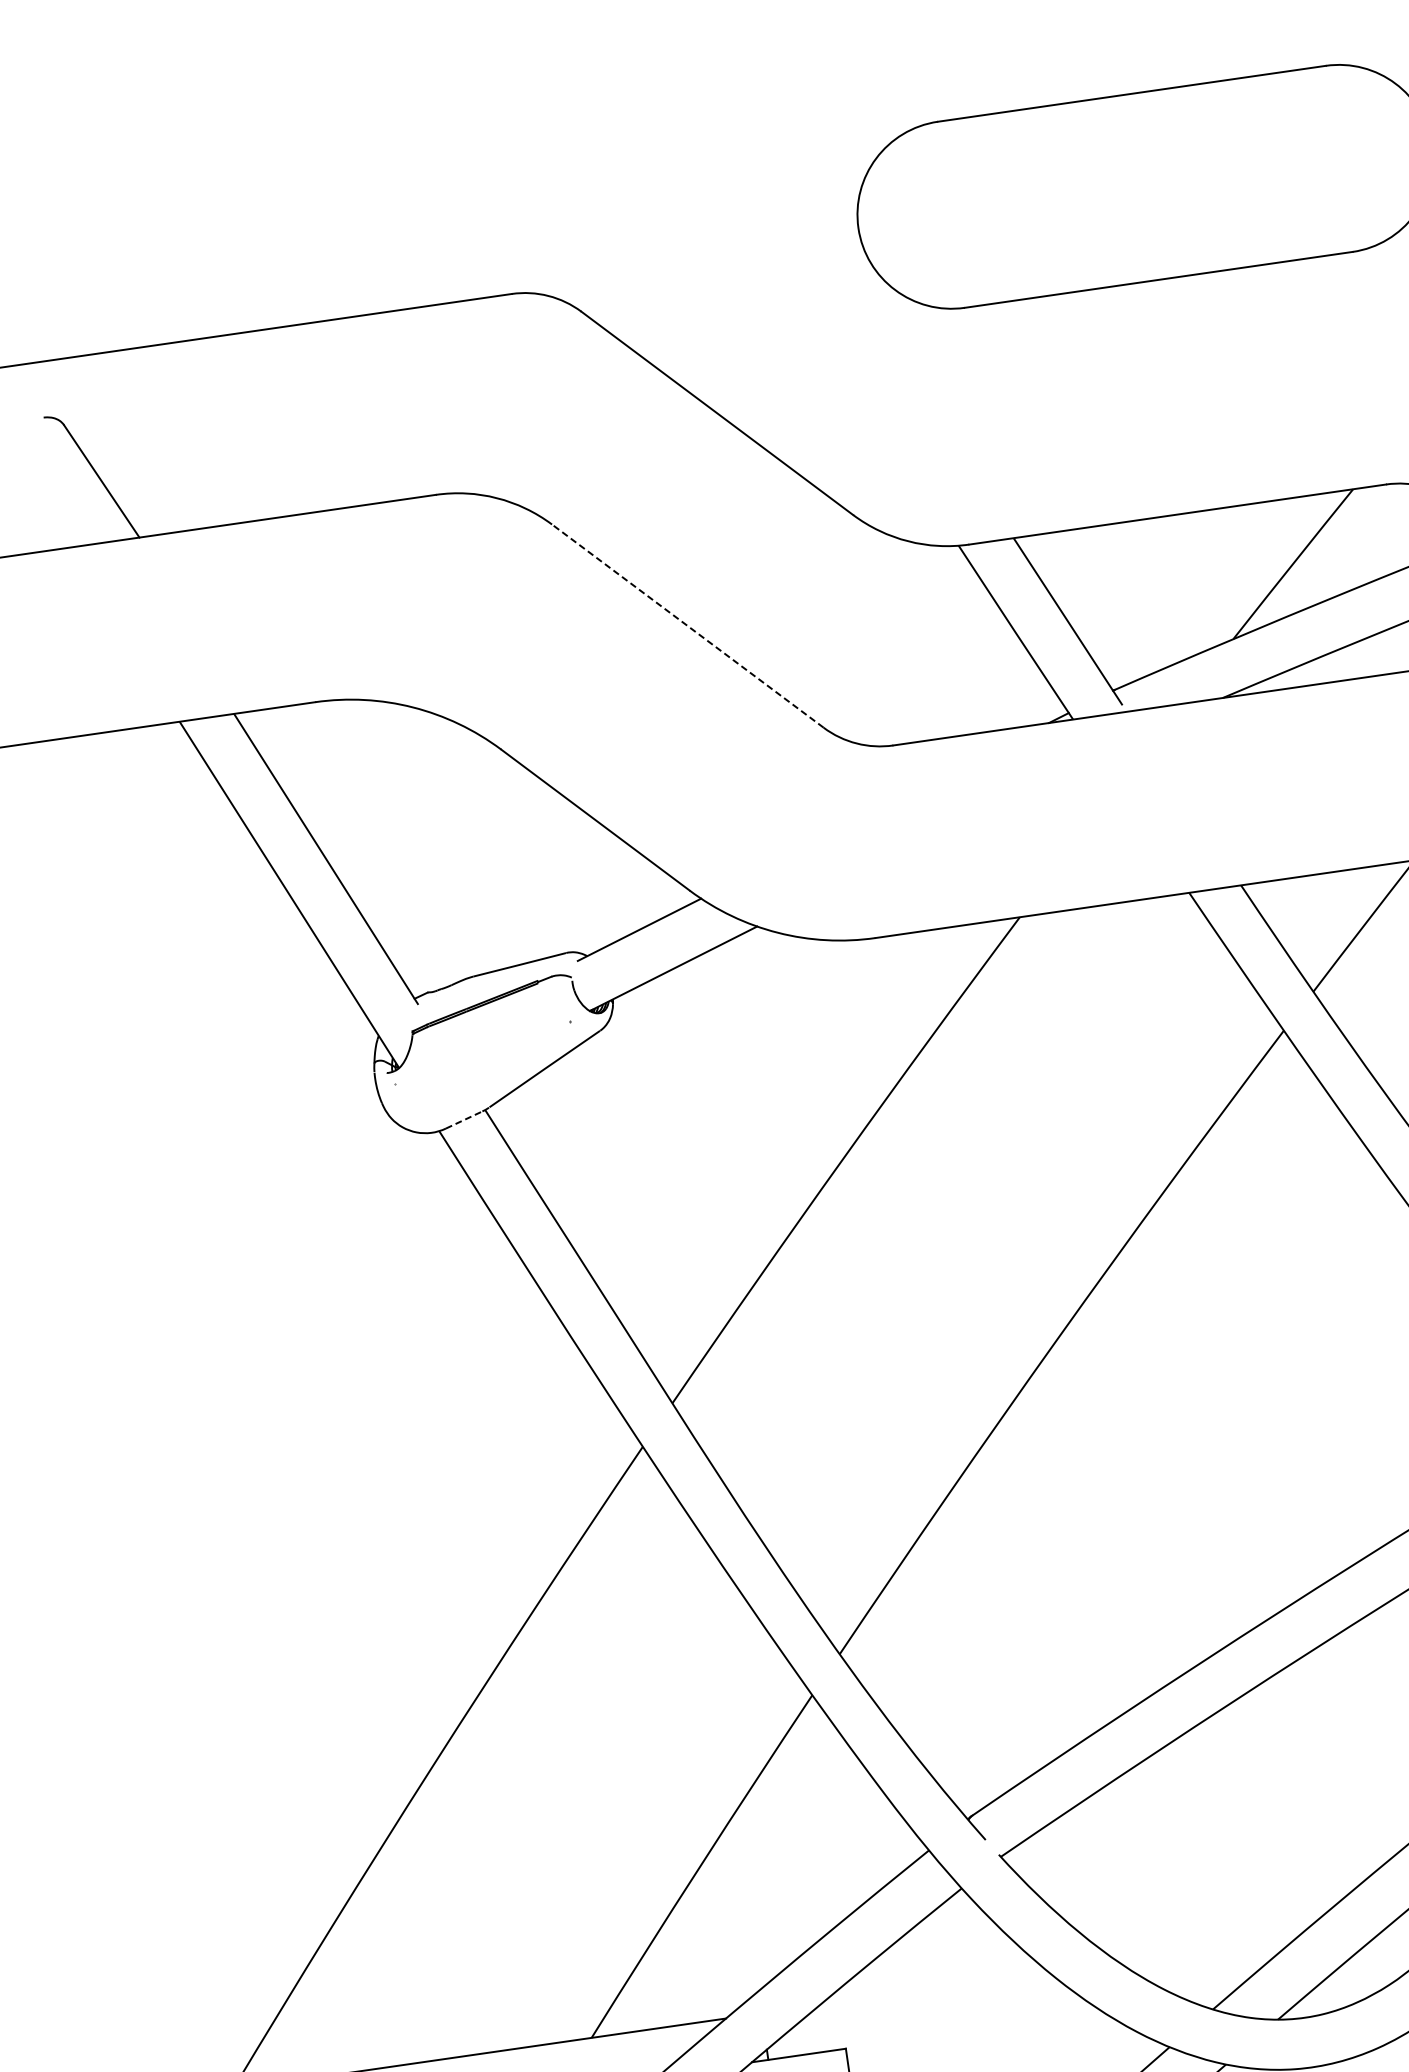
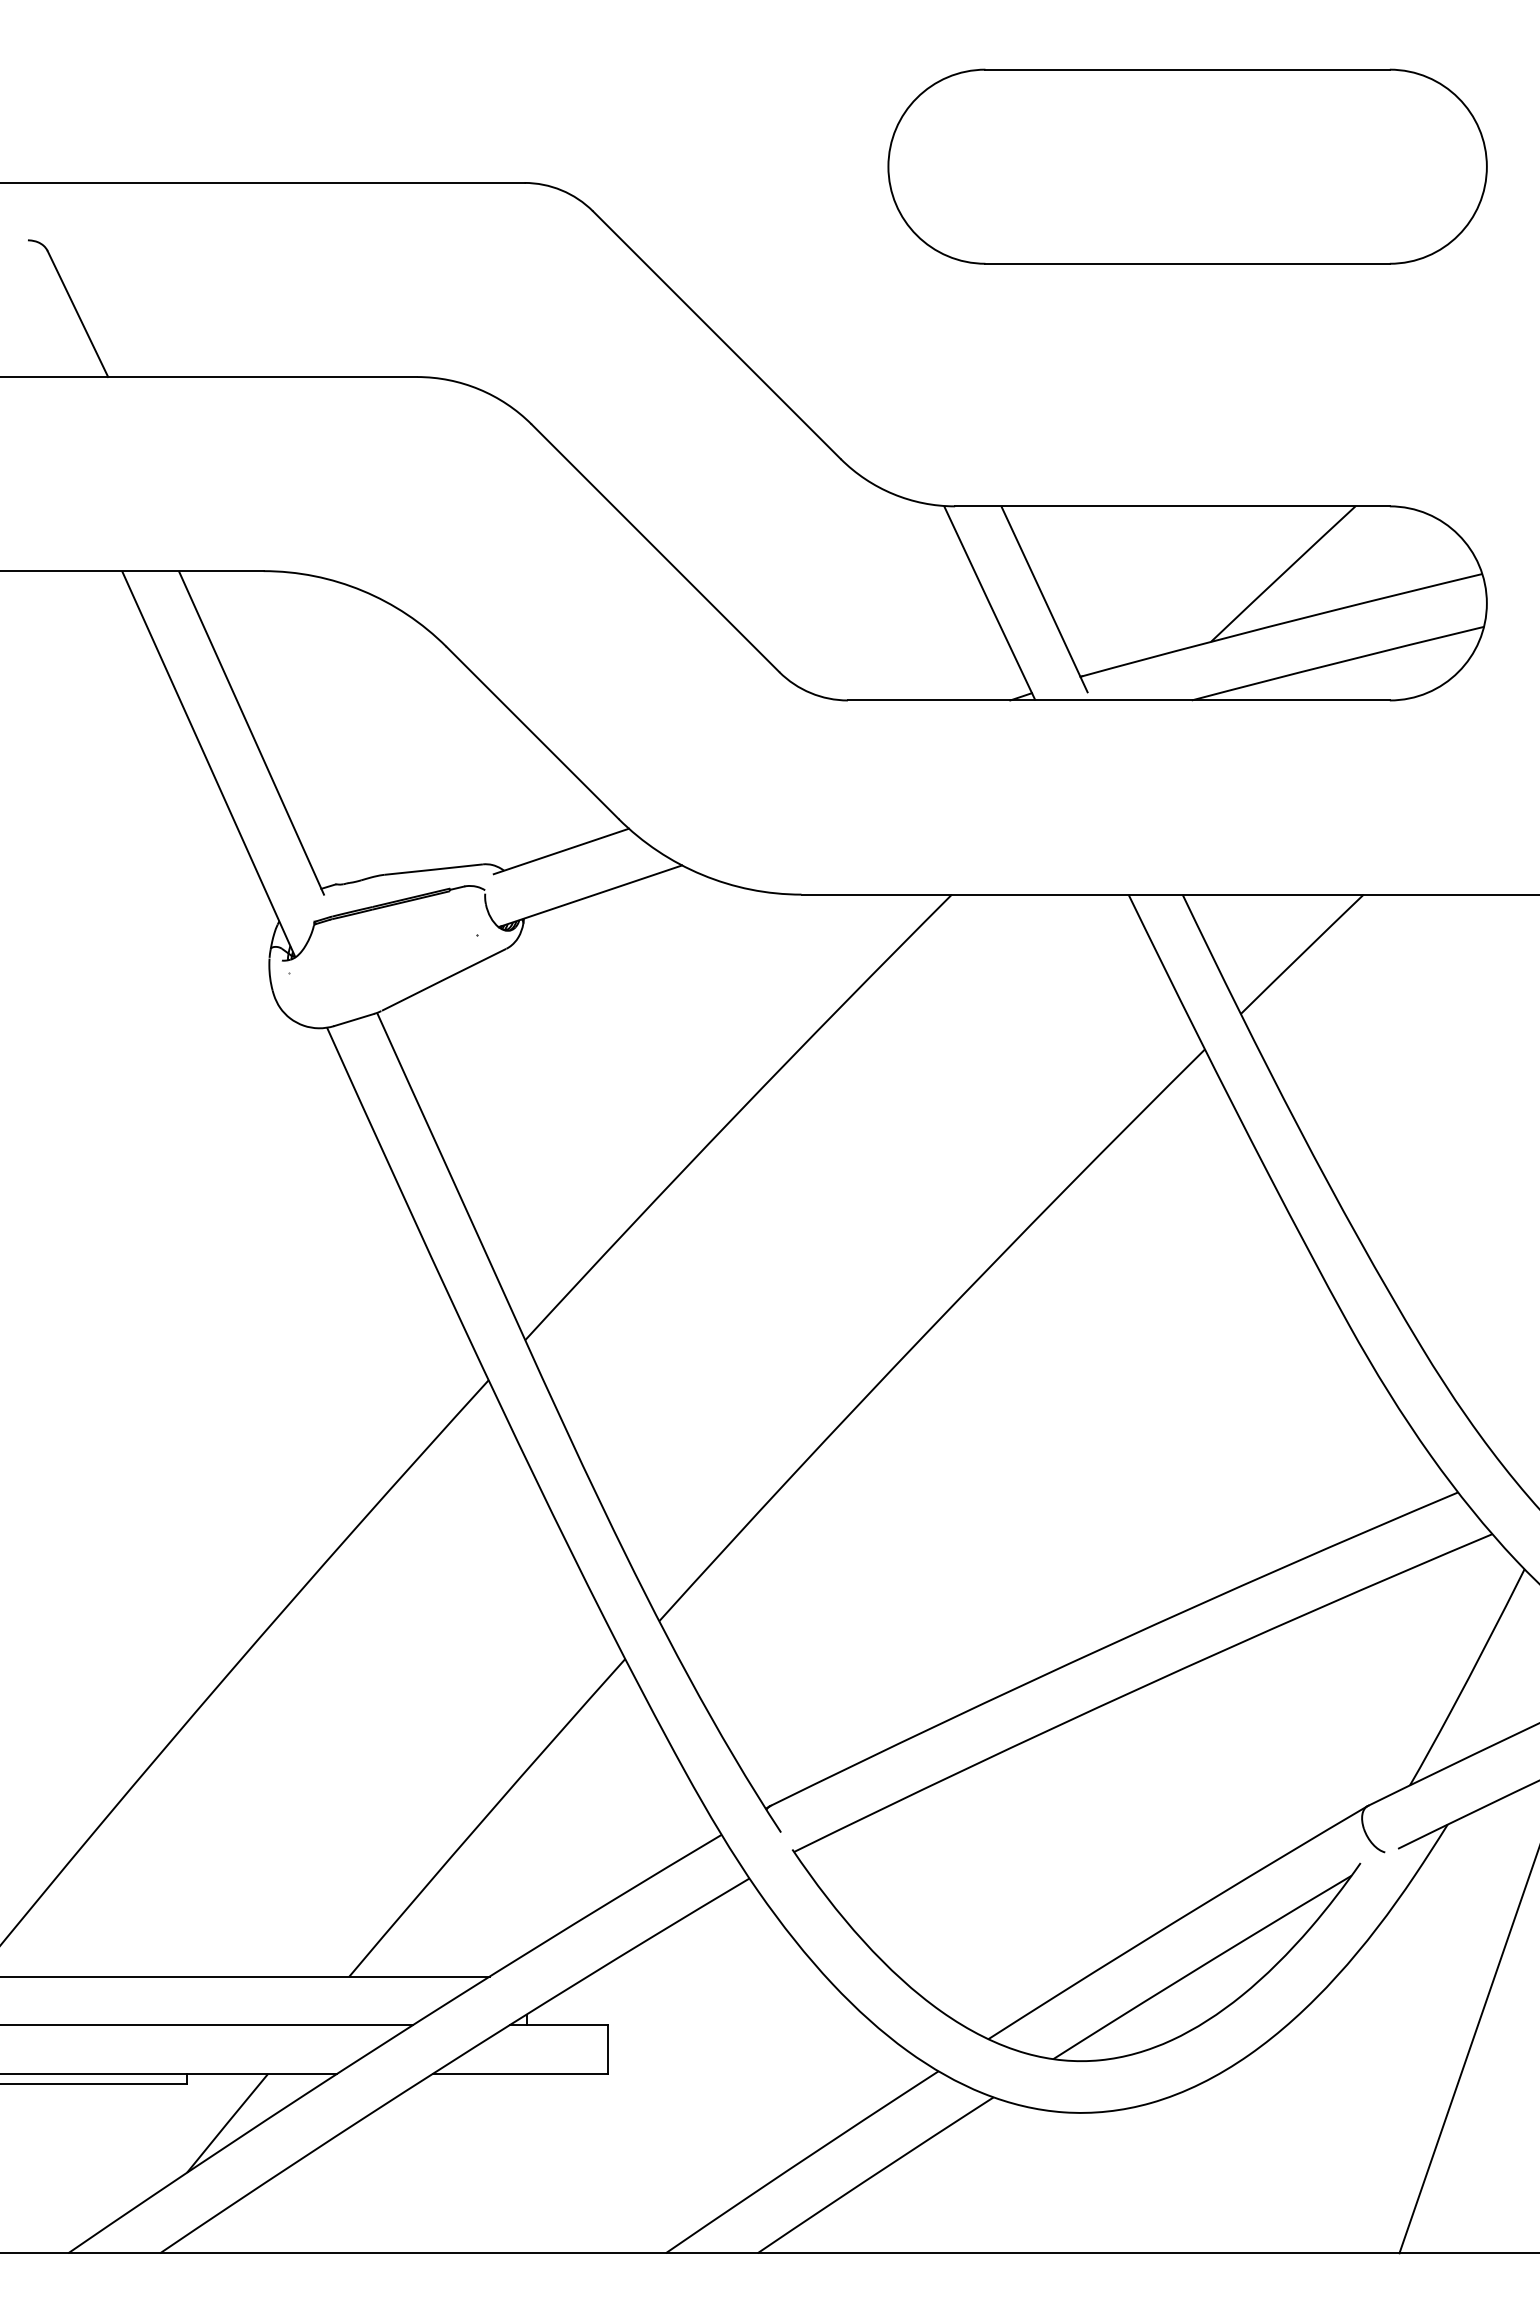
line: (687, 625) -> (655, 547), dashed -> solid
line: (464, 1120) -> (354, 1020), dashed -> solid

